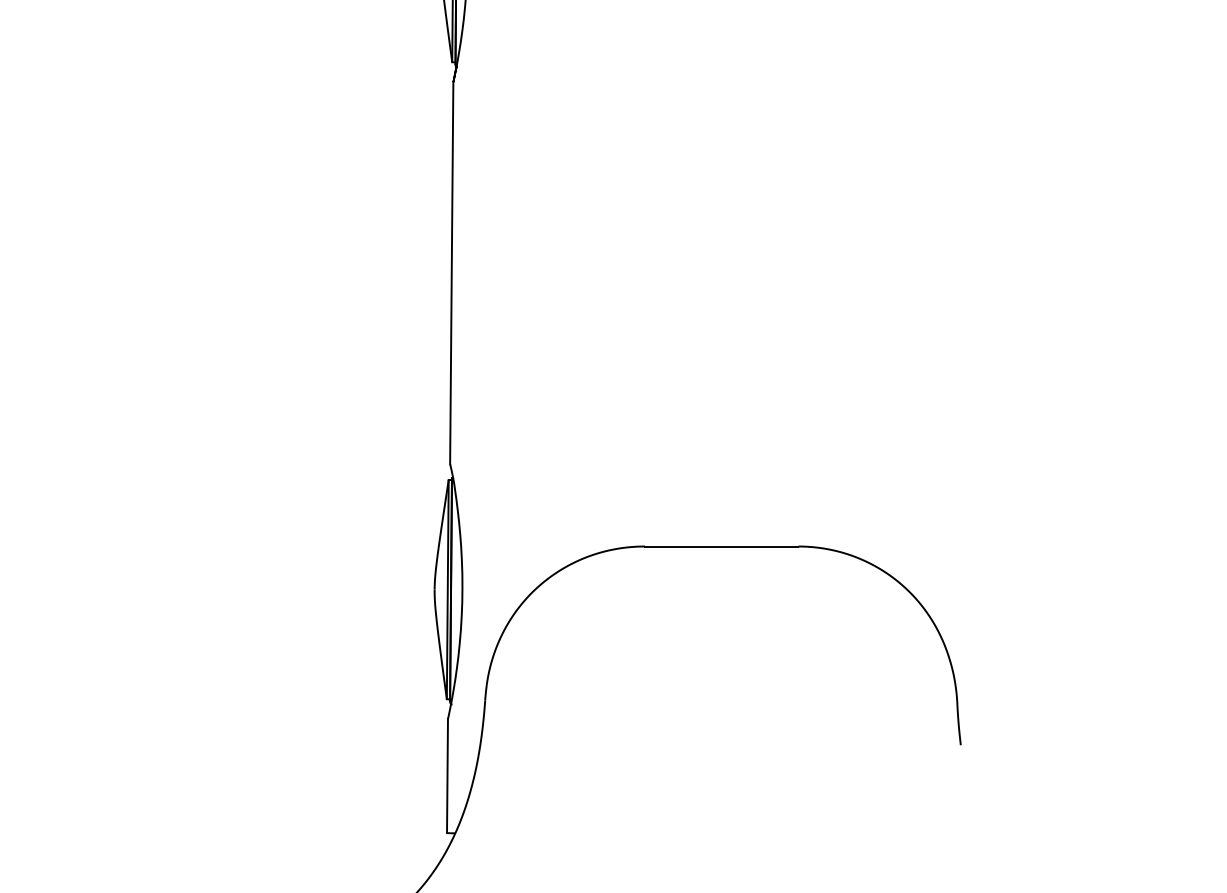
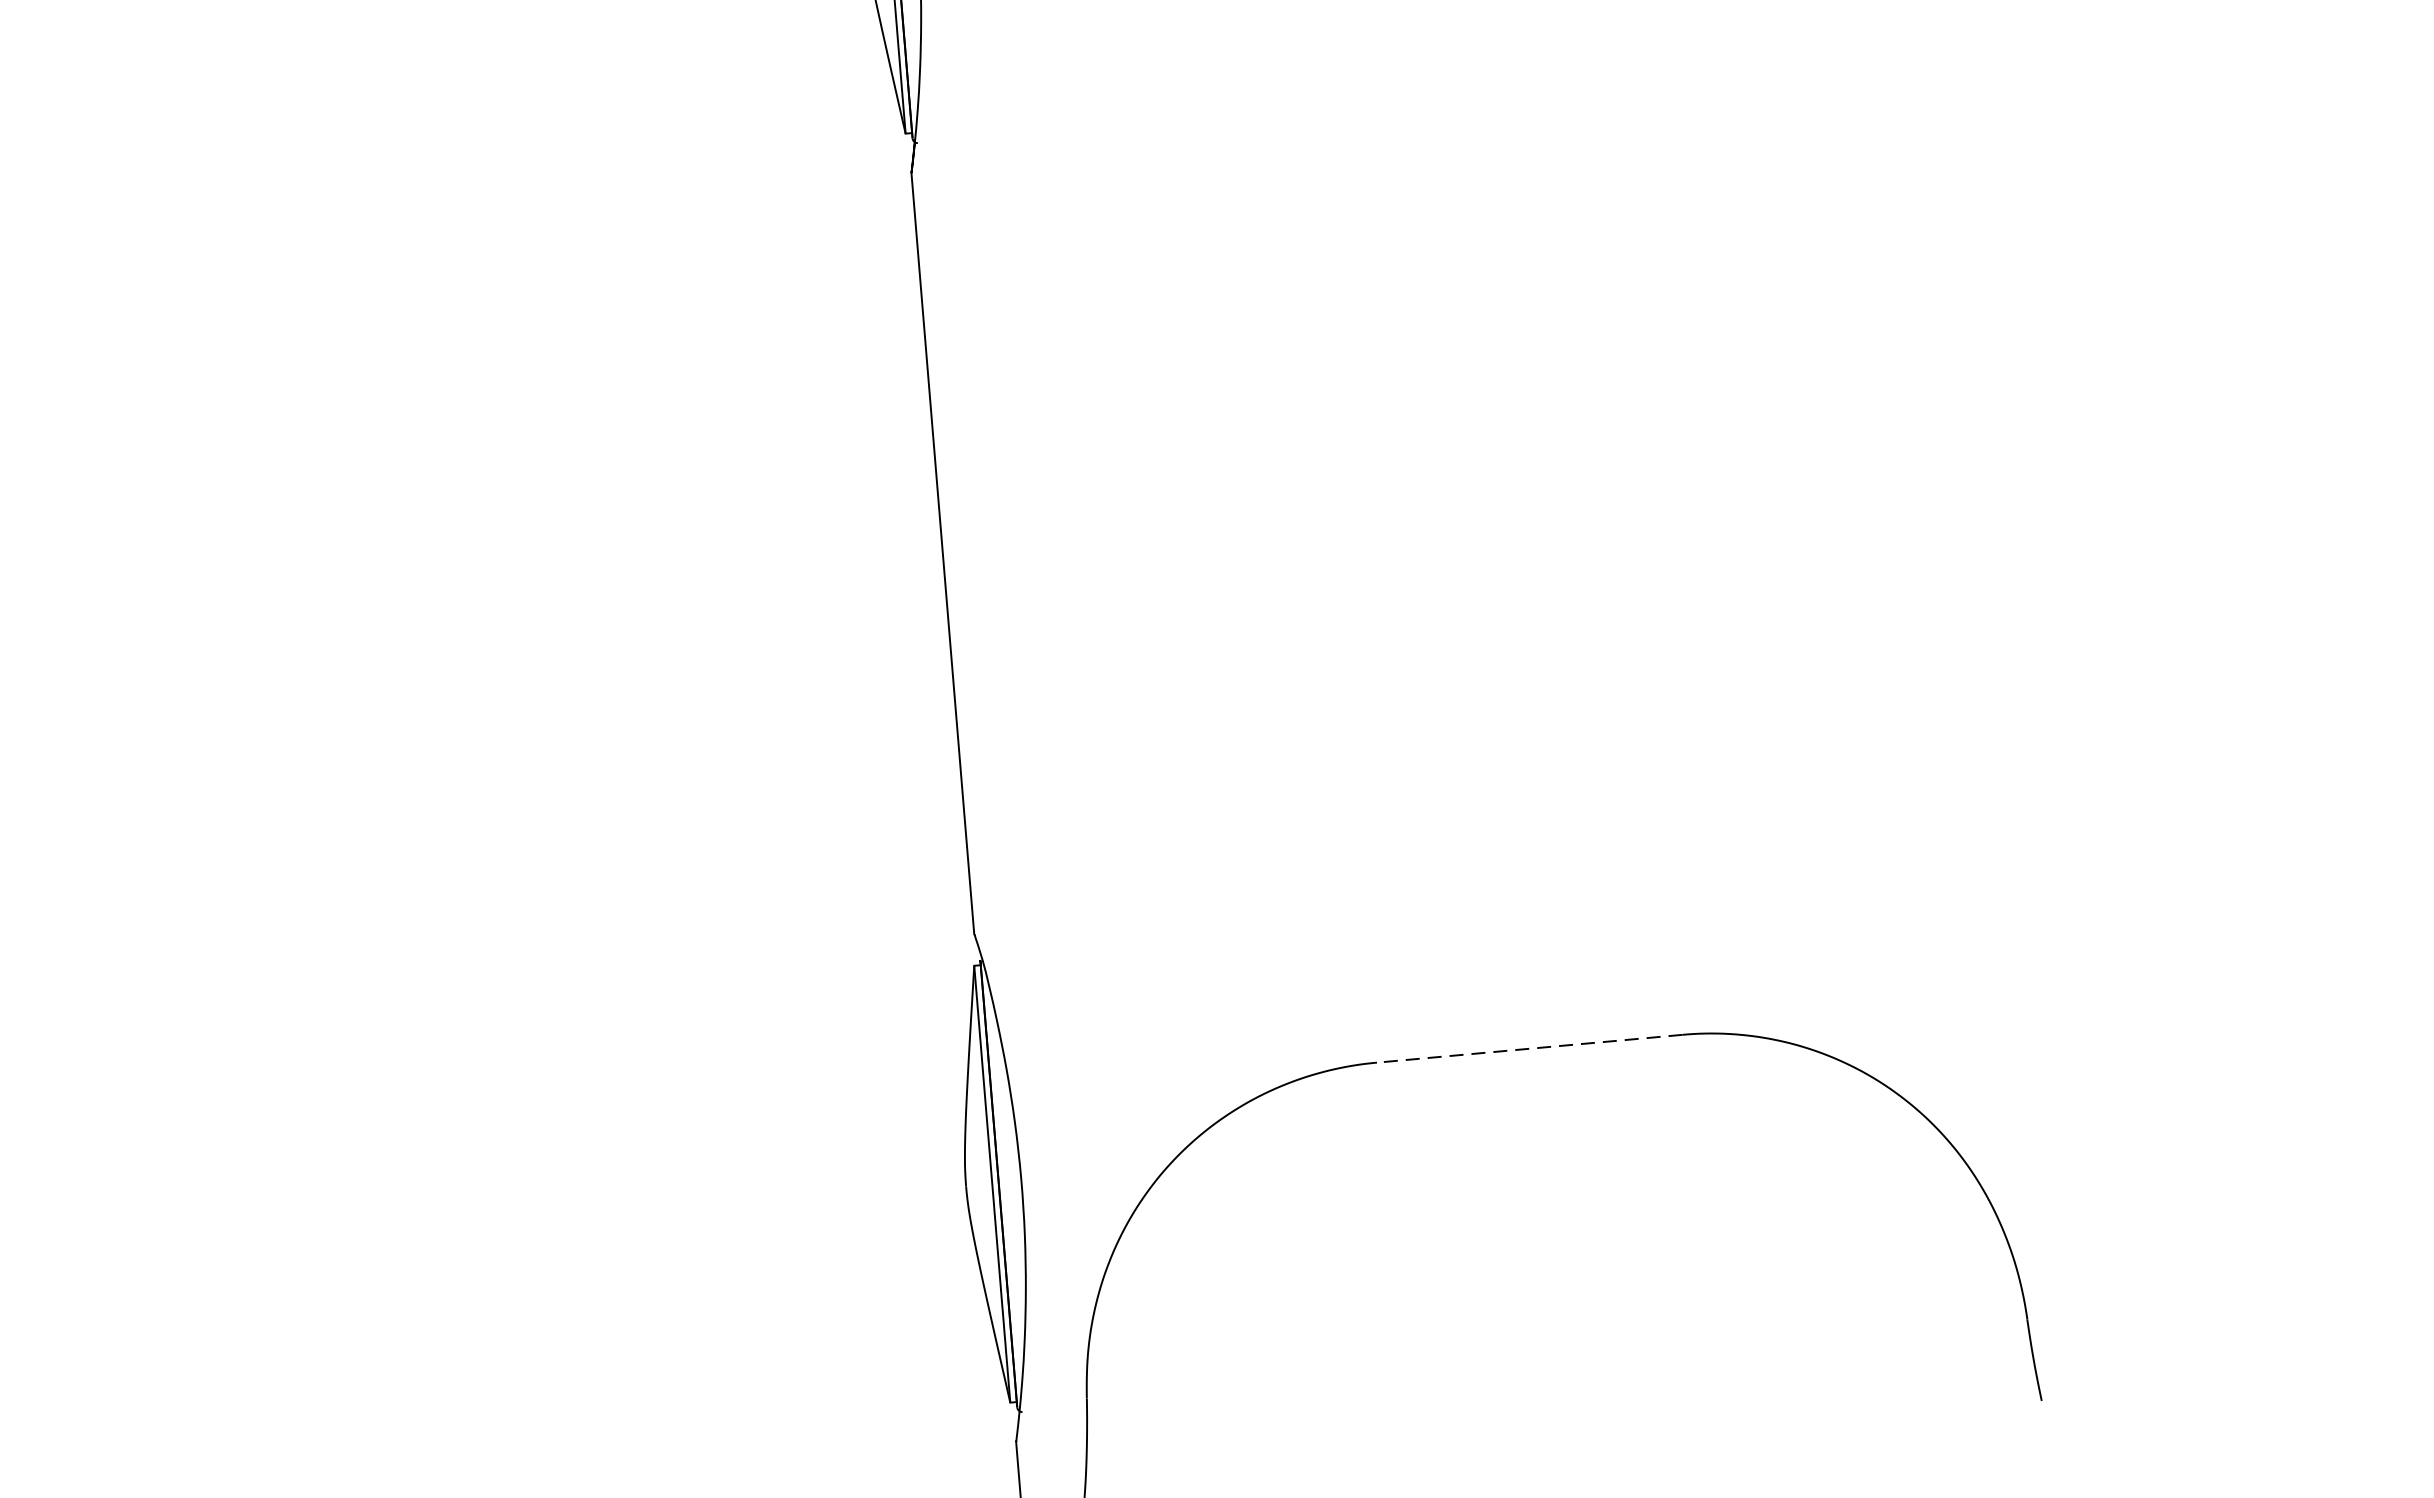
line: (721, 546) -> (1529, 1048), solid -> dashed

